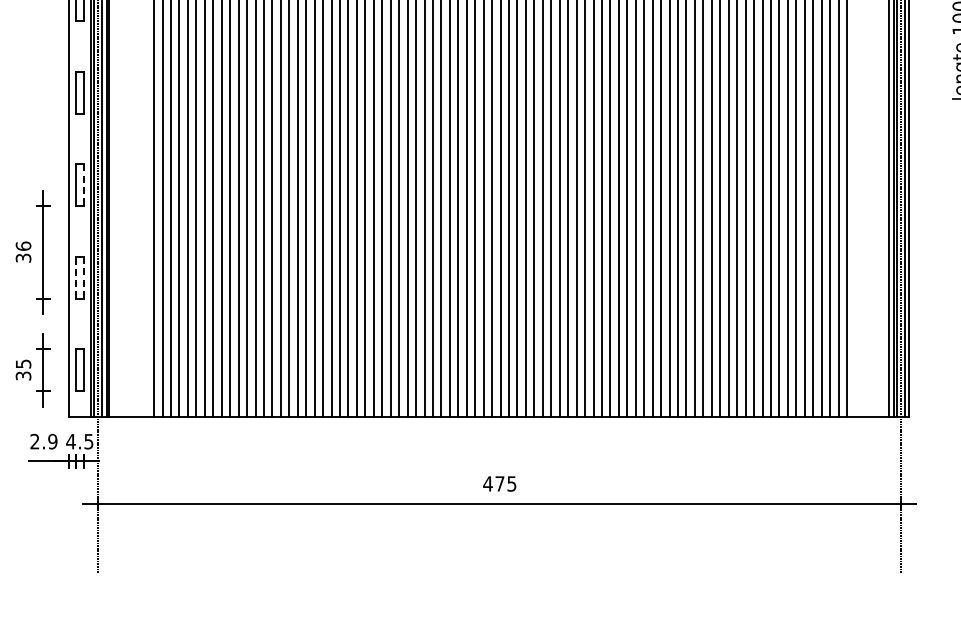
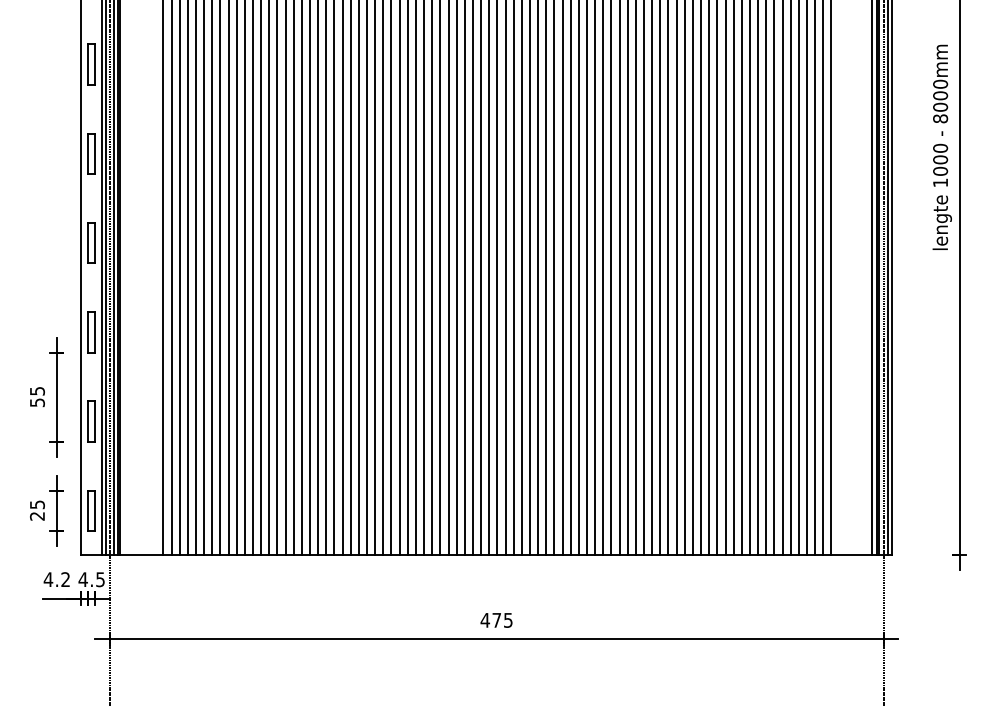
line: (83, 185) -> (95, 332), dashed -> solid
text: (22, 251) -> (36, 396), 36 -> 55
line: (76, 277) -> (88, 421), dashed -> solid
line: (83, 278) -> (95, 422), dashed -> solid
text: (23, 376) -> (37, 516), 35 -> 25
text: (43, 441) -> (56, 579), 2.9 -> 4.2

